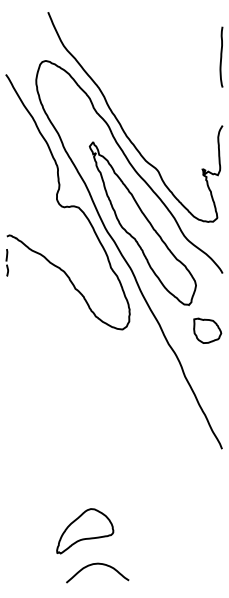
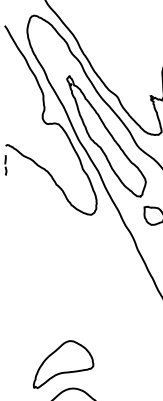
part: (85, 530) -> (63, 363), size x1.43

